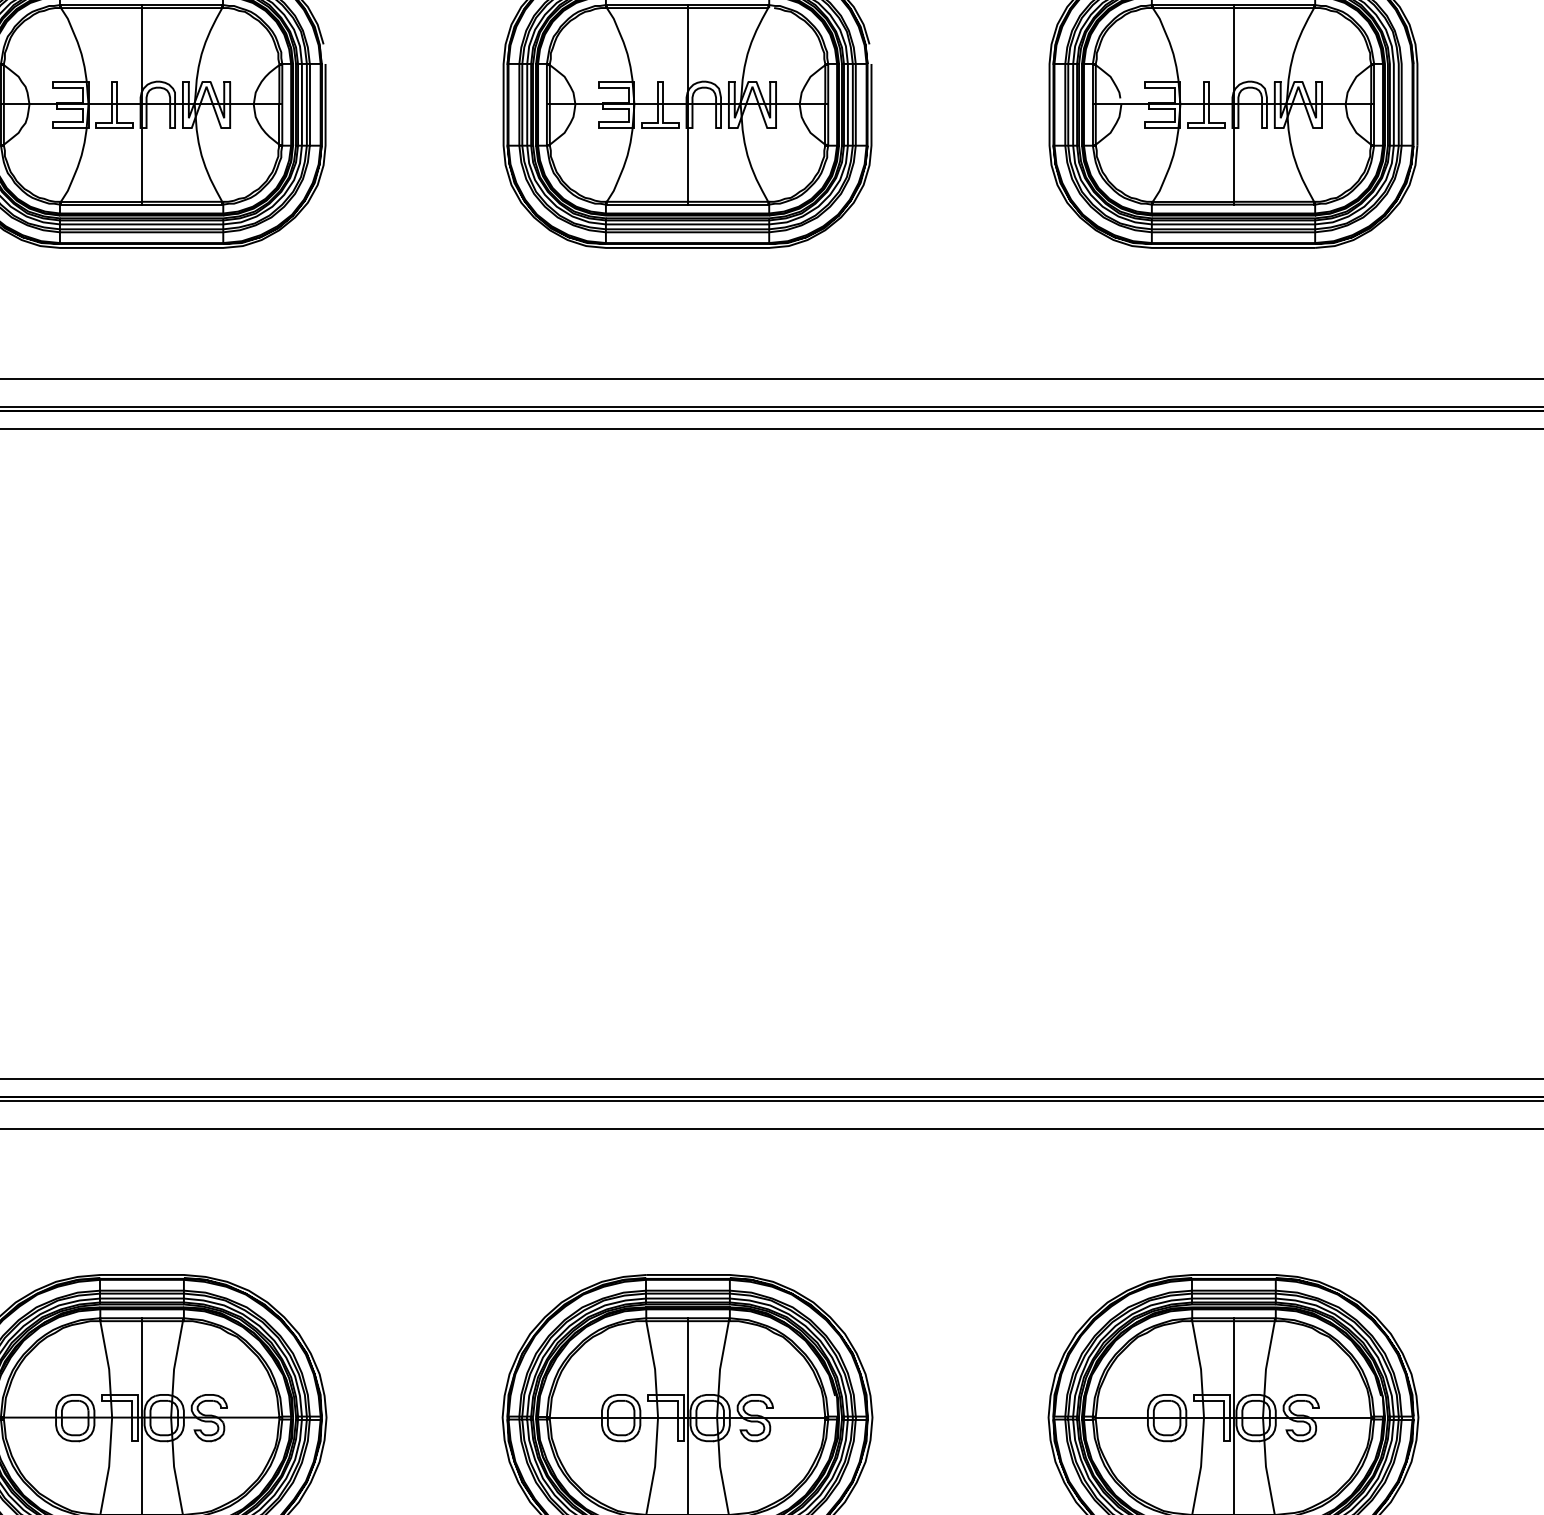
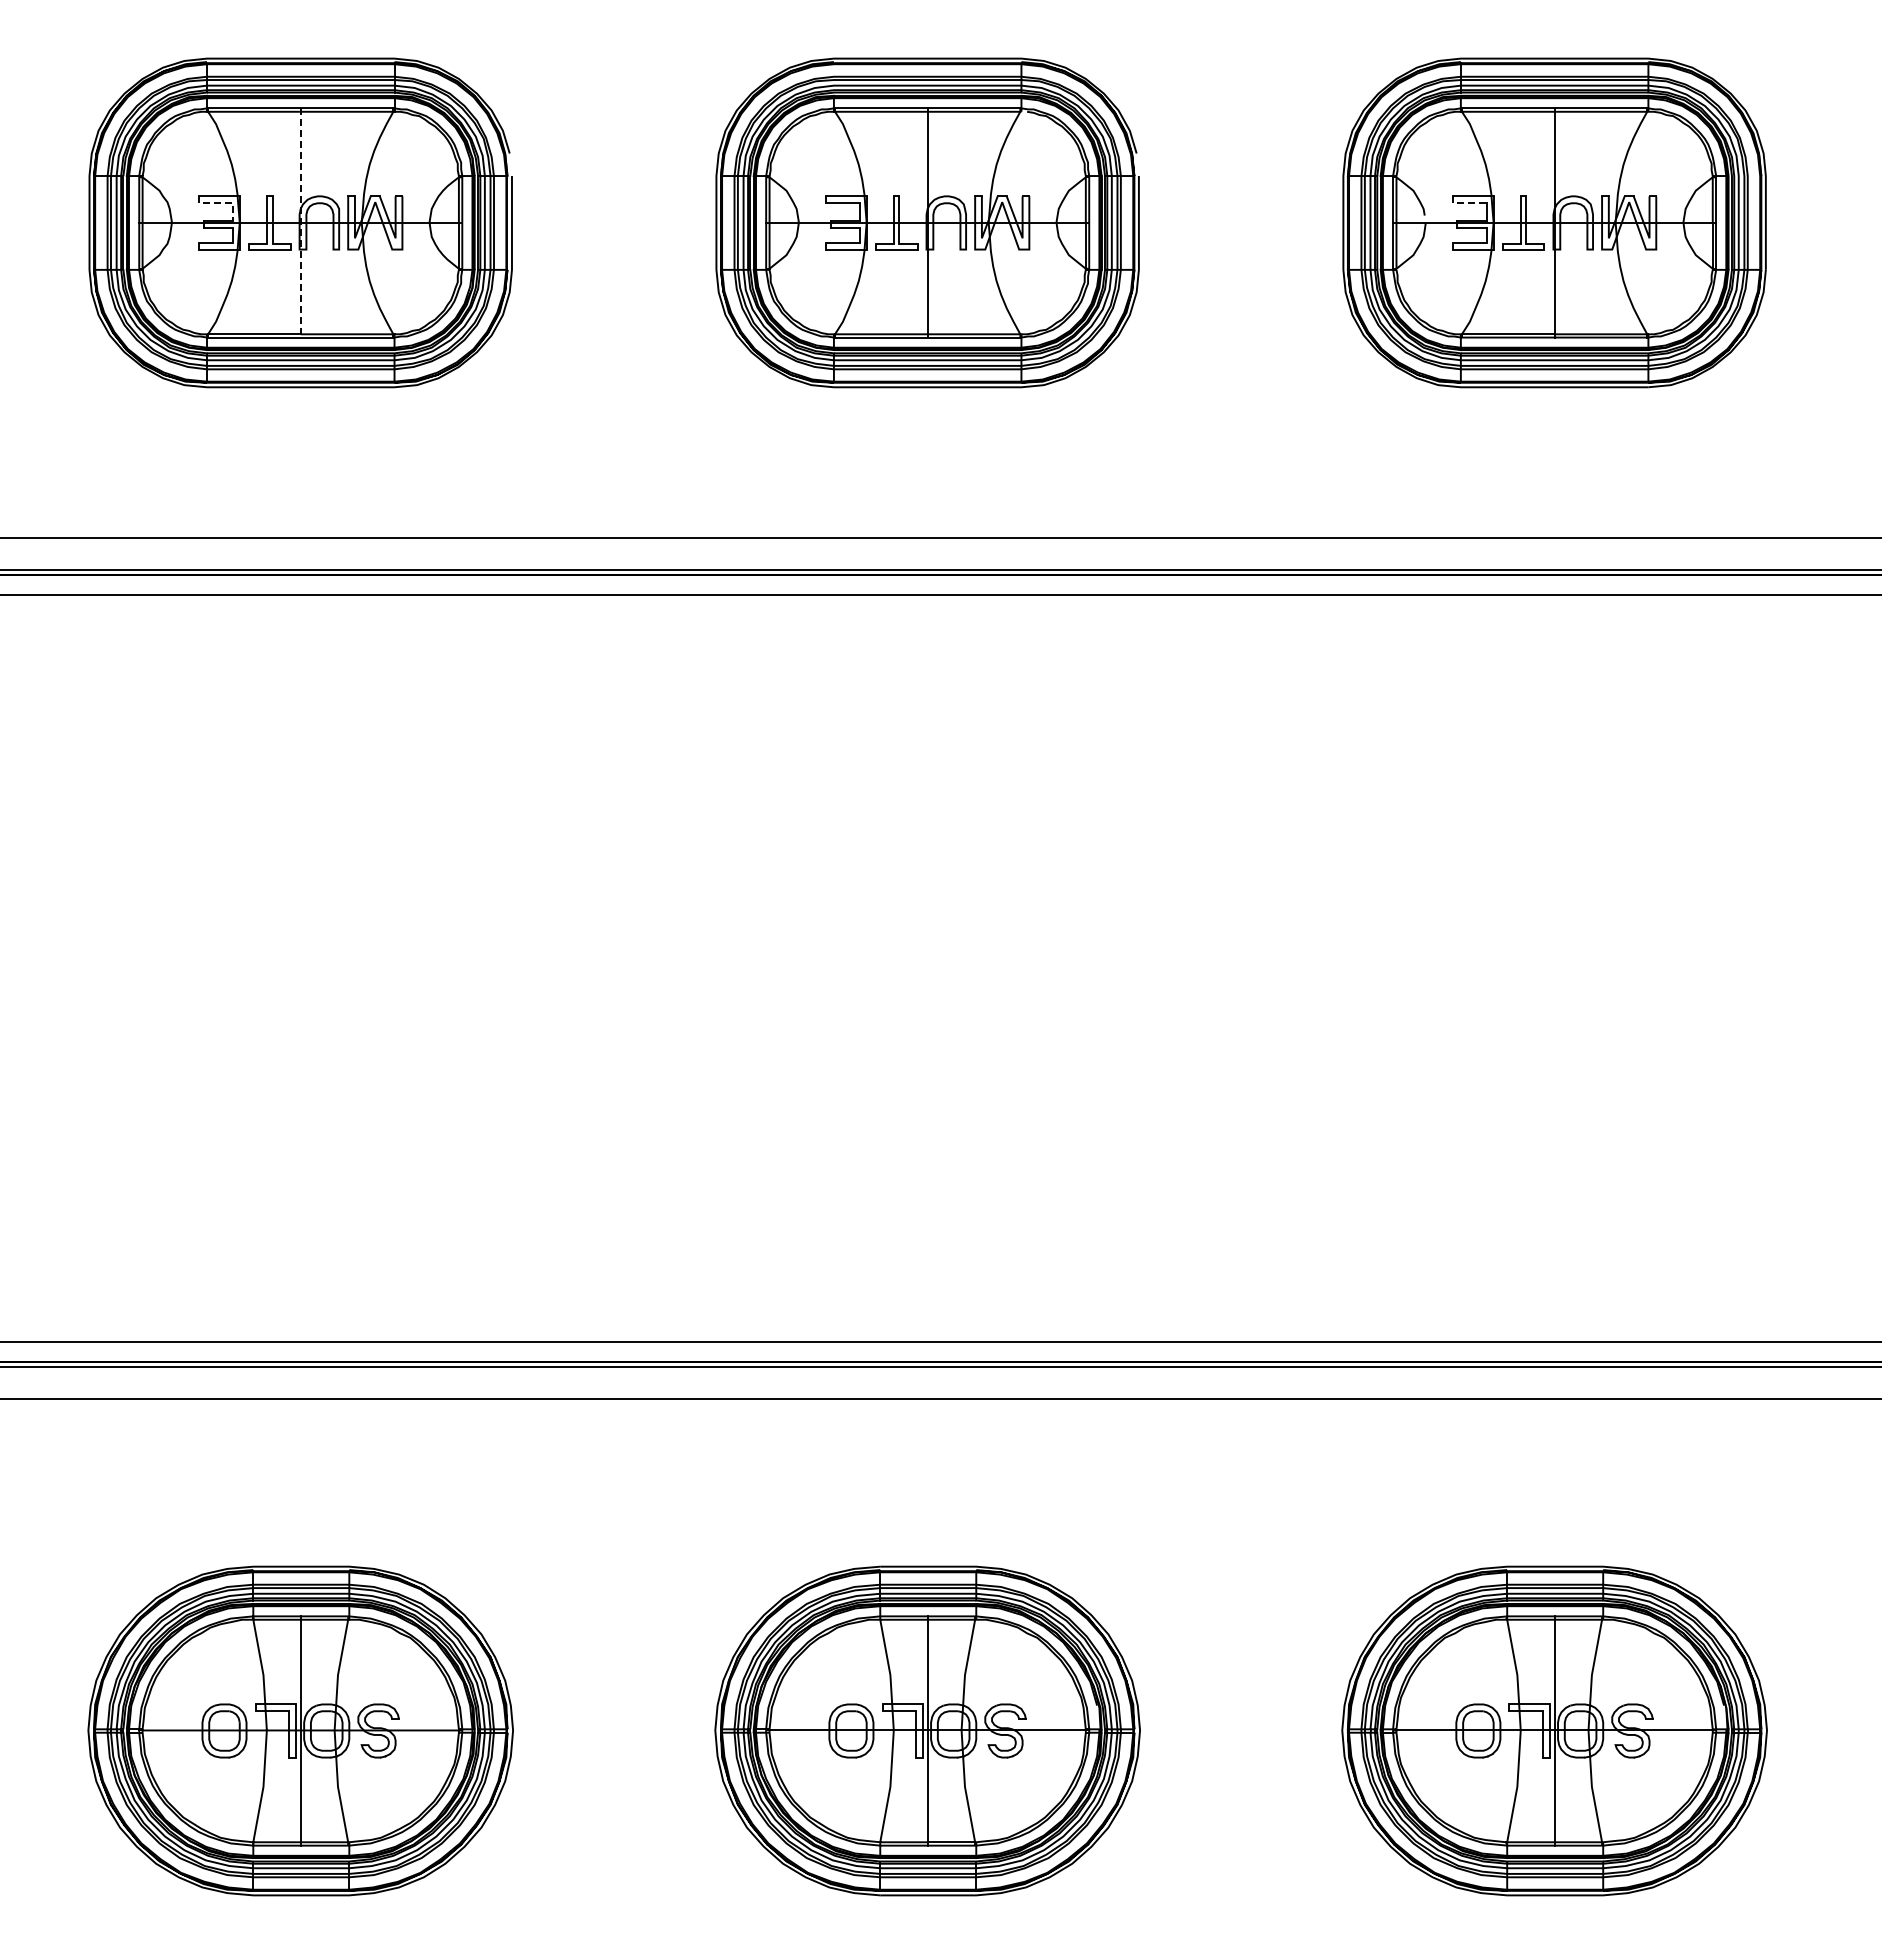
line: (73, 87) -> (222, 203), solid -> dashed
line: (1155, 87) -> (1465, 203), solid -> dashed
line: (141, 104) -> (300, 222), solid -> dashed

